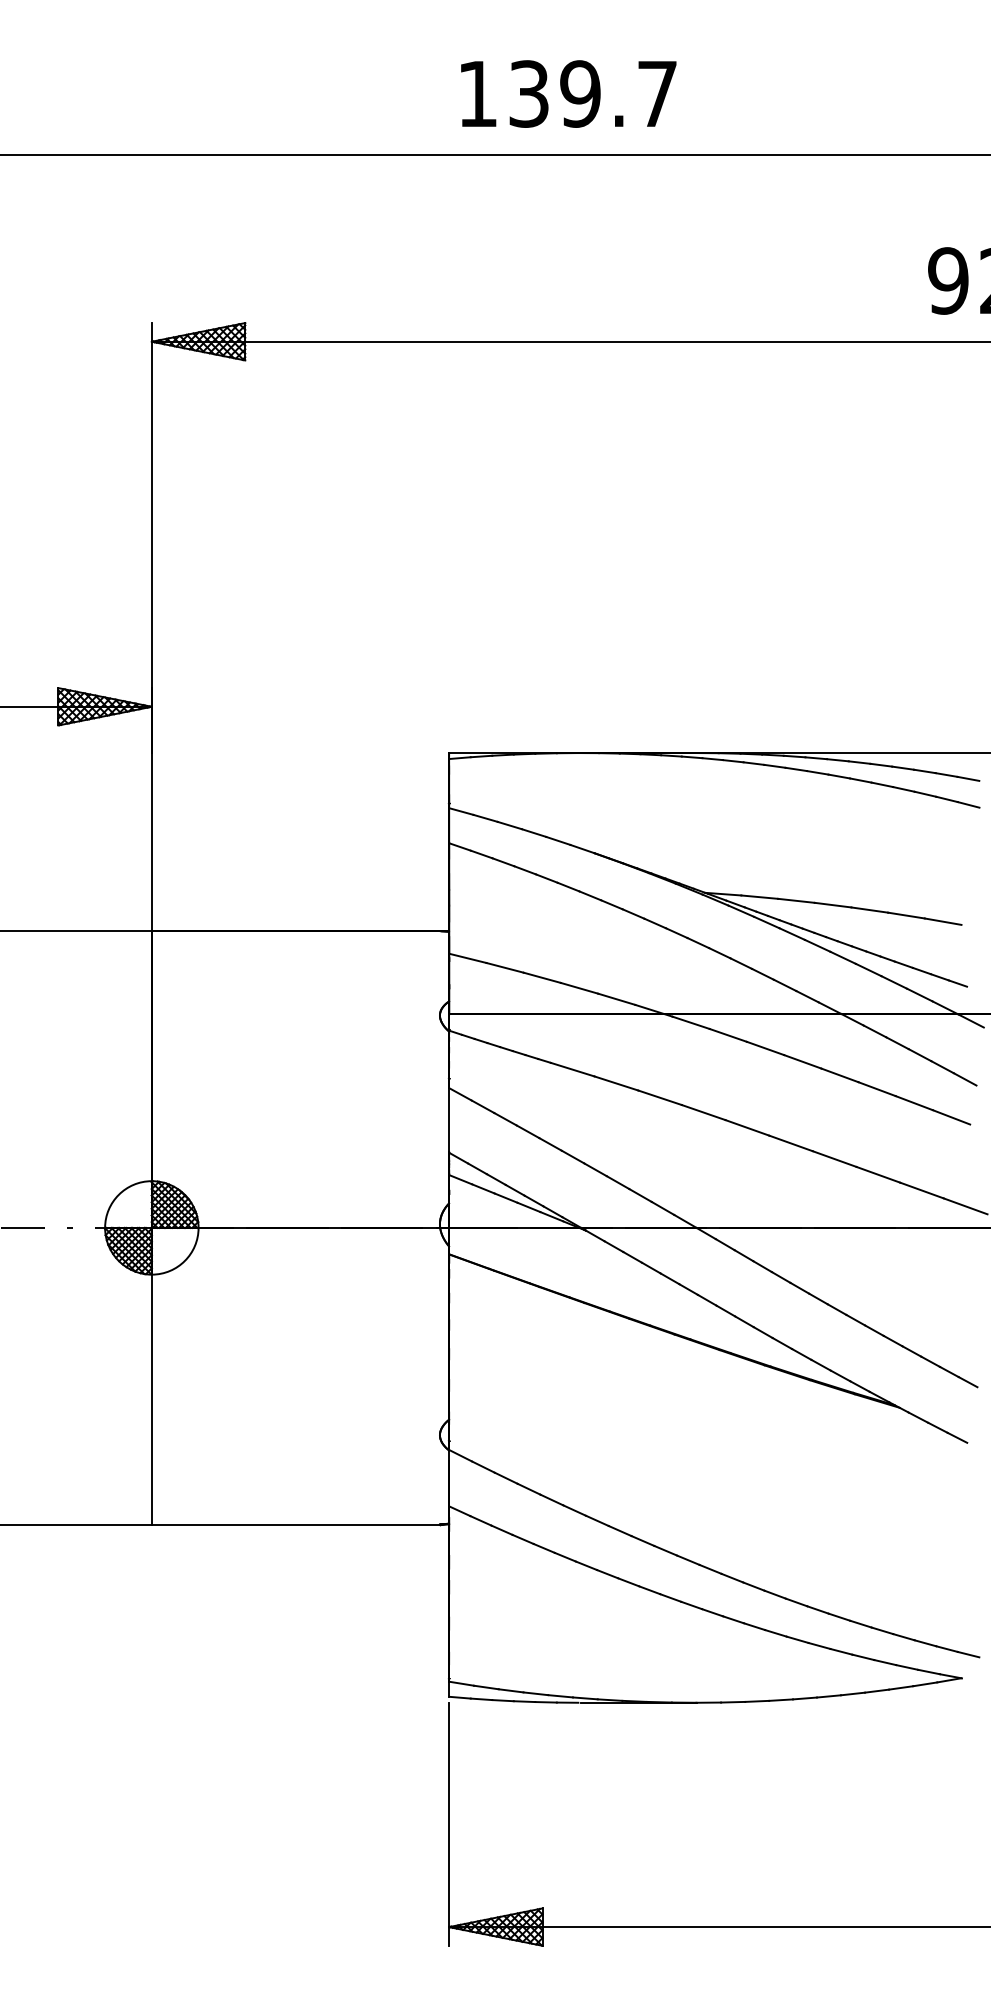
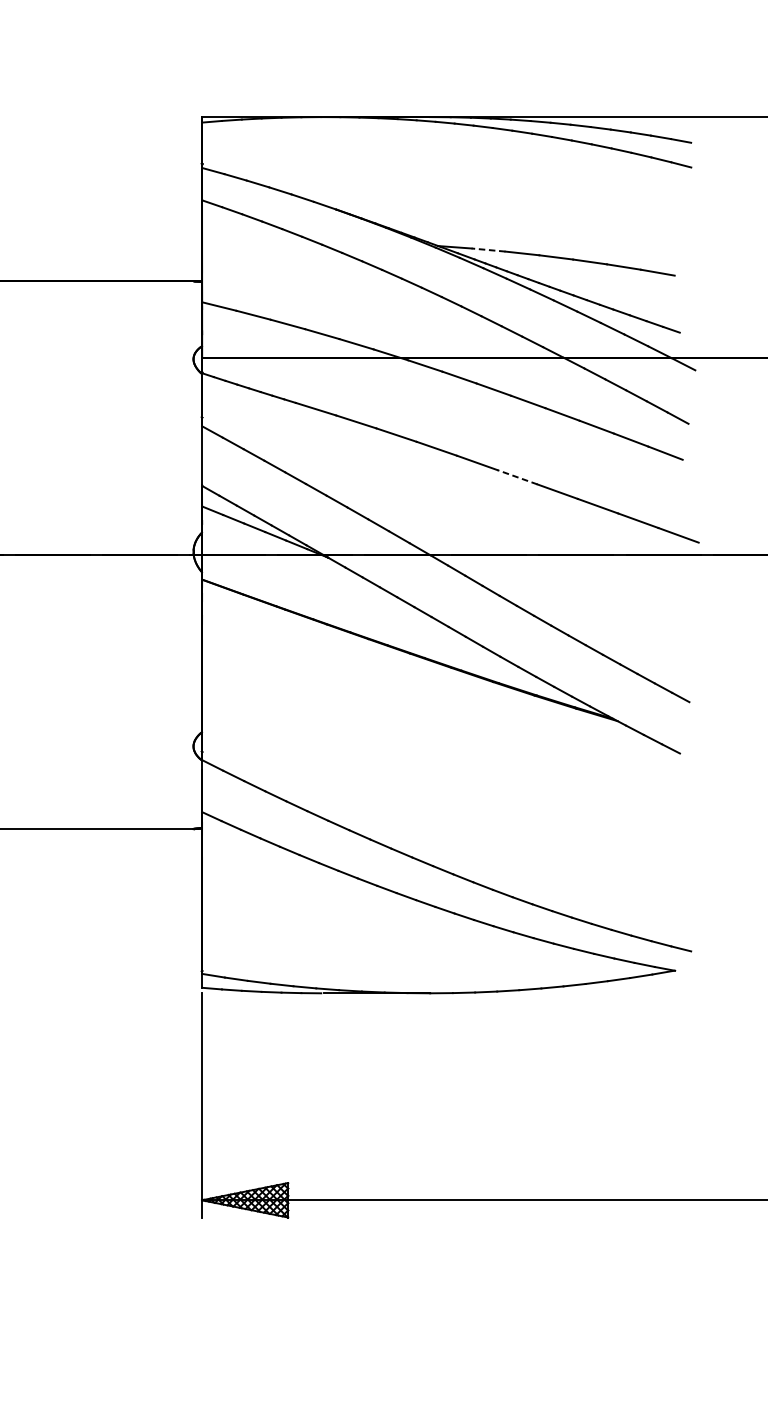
line: (759, 897) -> (488, 250), solid -> dashed
line: (790, 1143) -> (516, 477), solid -> dashed

